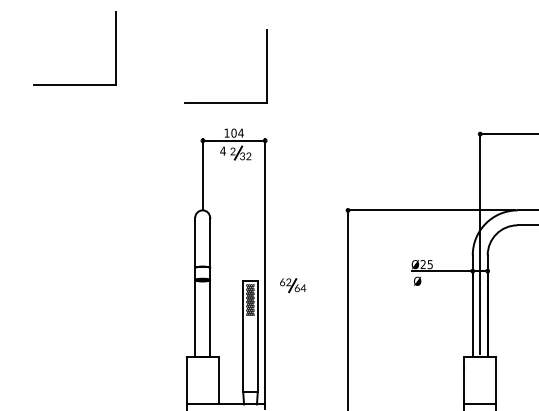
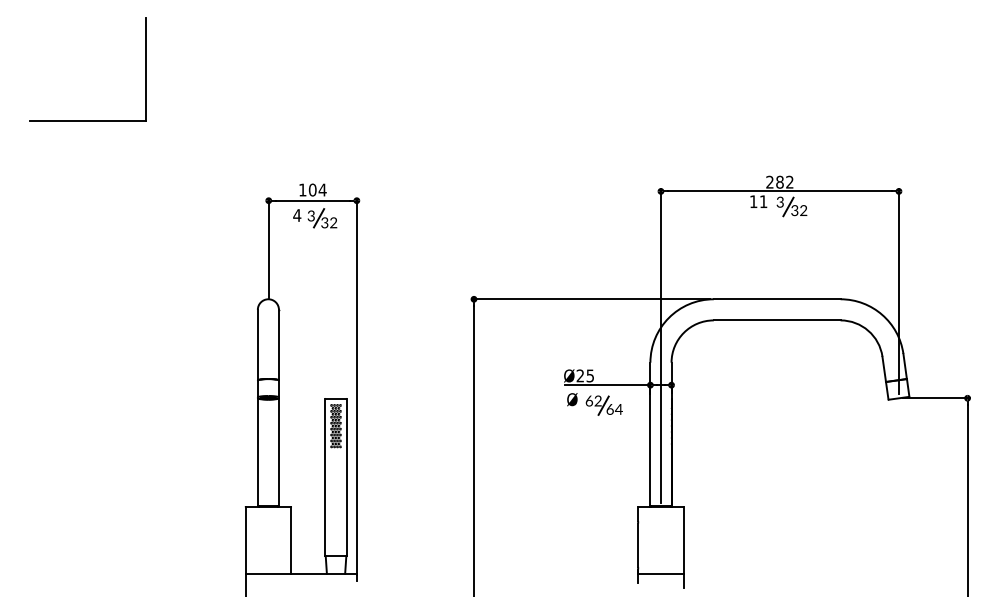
part: (226, 102) -> (301, 146), removed
text: (232, 152) -> (310, 217), 2 -> 3
part: (292, 285) -> (603, 405), moved

